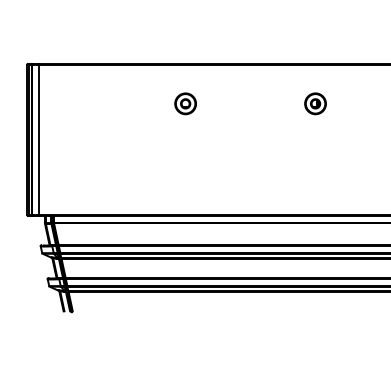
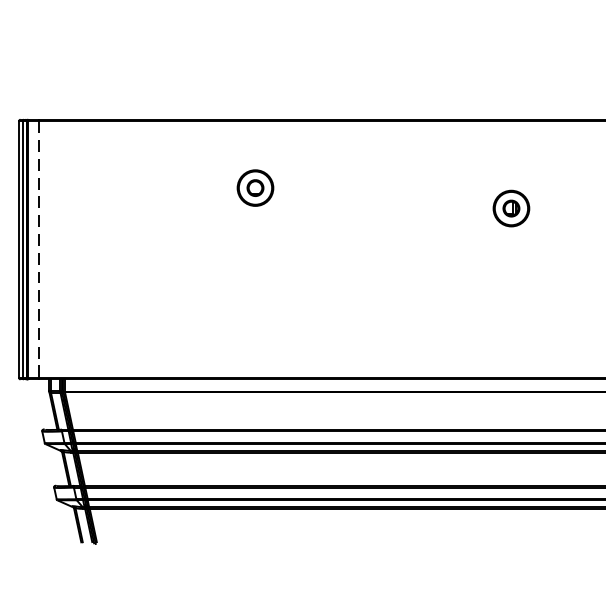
part: (185, 103) -> (255, 187), moved
part: (315, 103) -> (511, 207), moved
line: (39, 140) -> (40, 250), solid -> dashed

